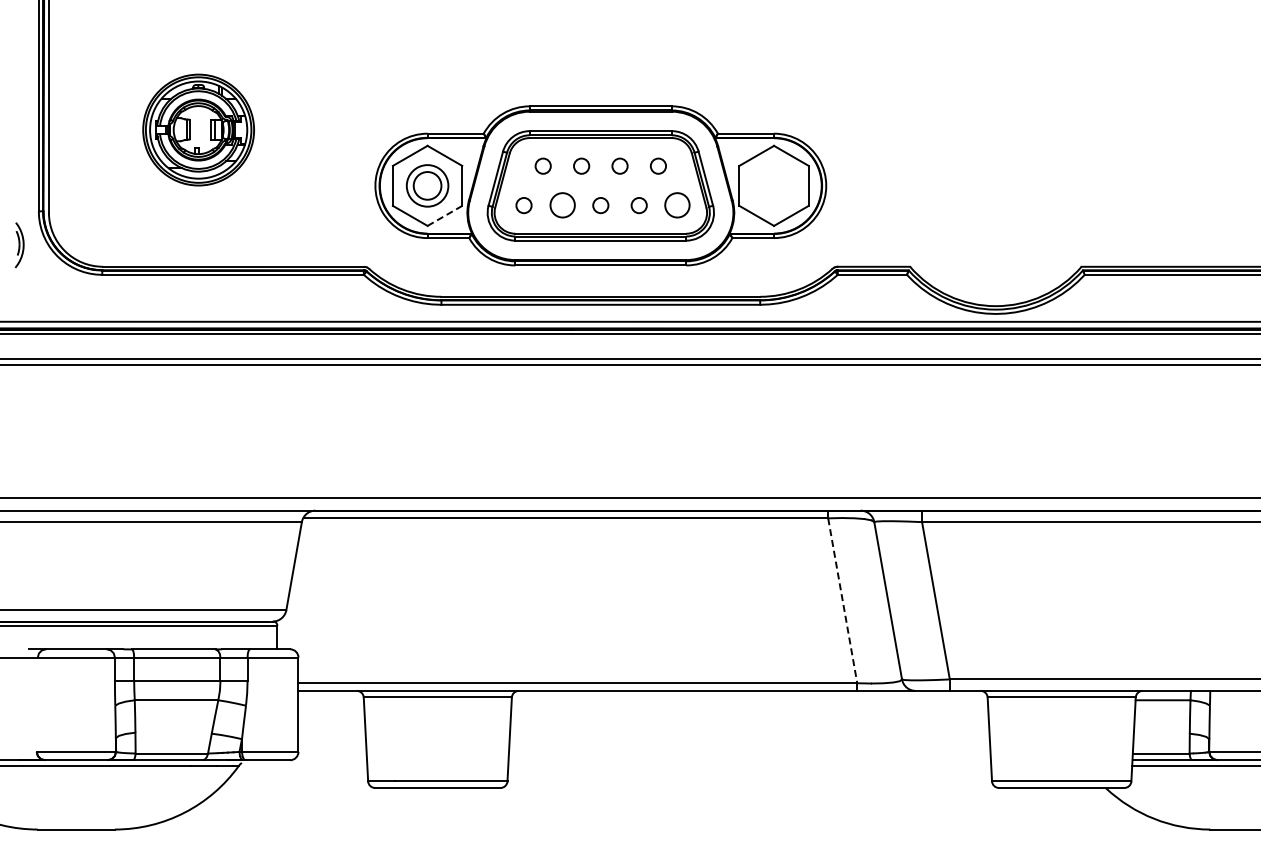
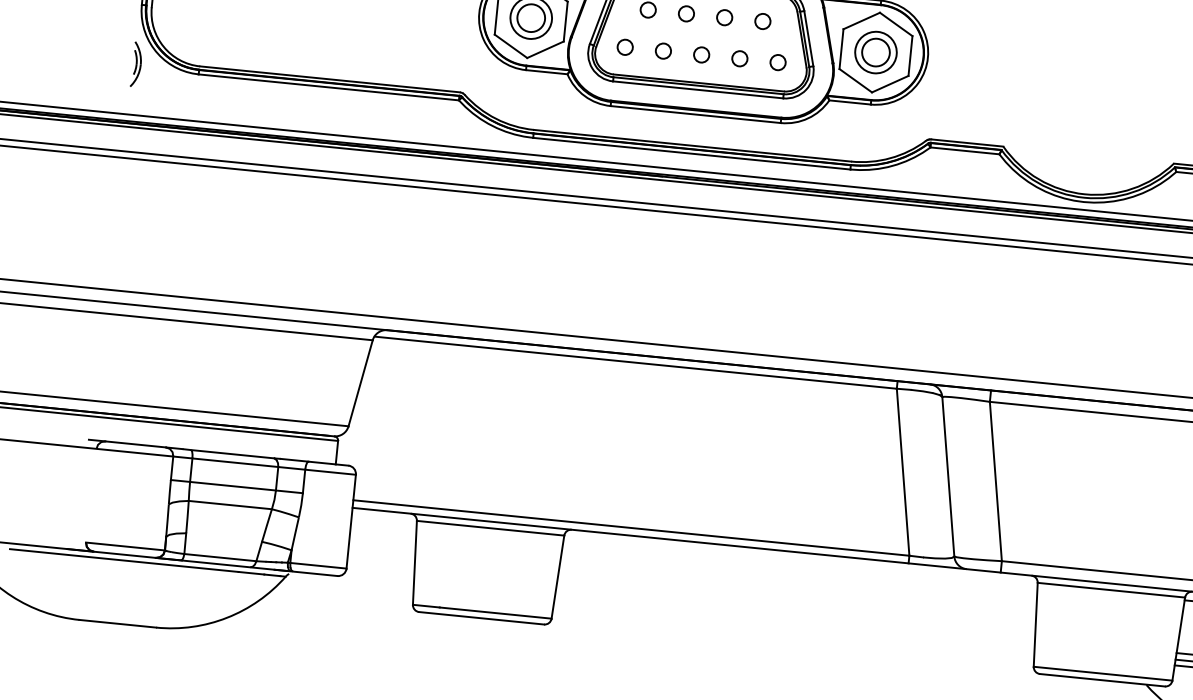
part: (773, 185) -> (875, 52), added
circle: (561, 205) -> (662, 50), size x0.62
circle: (677, 205) -> (777, 62), size x0.62
line: (445, 215) -> (546, 49), dashed -> solid
part: (19, 245) -> (136, 64), moved
line: (842, 600) -> (902, 471), dashed -> solid

